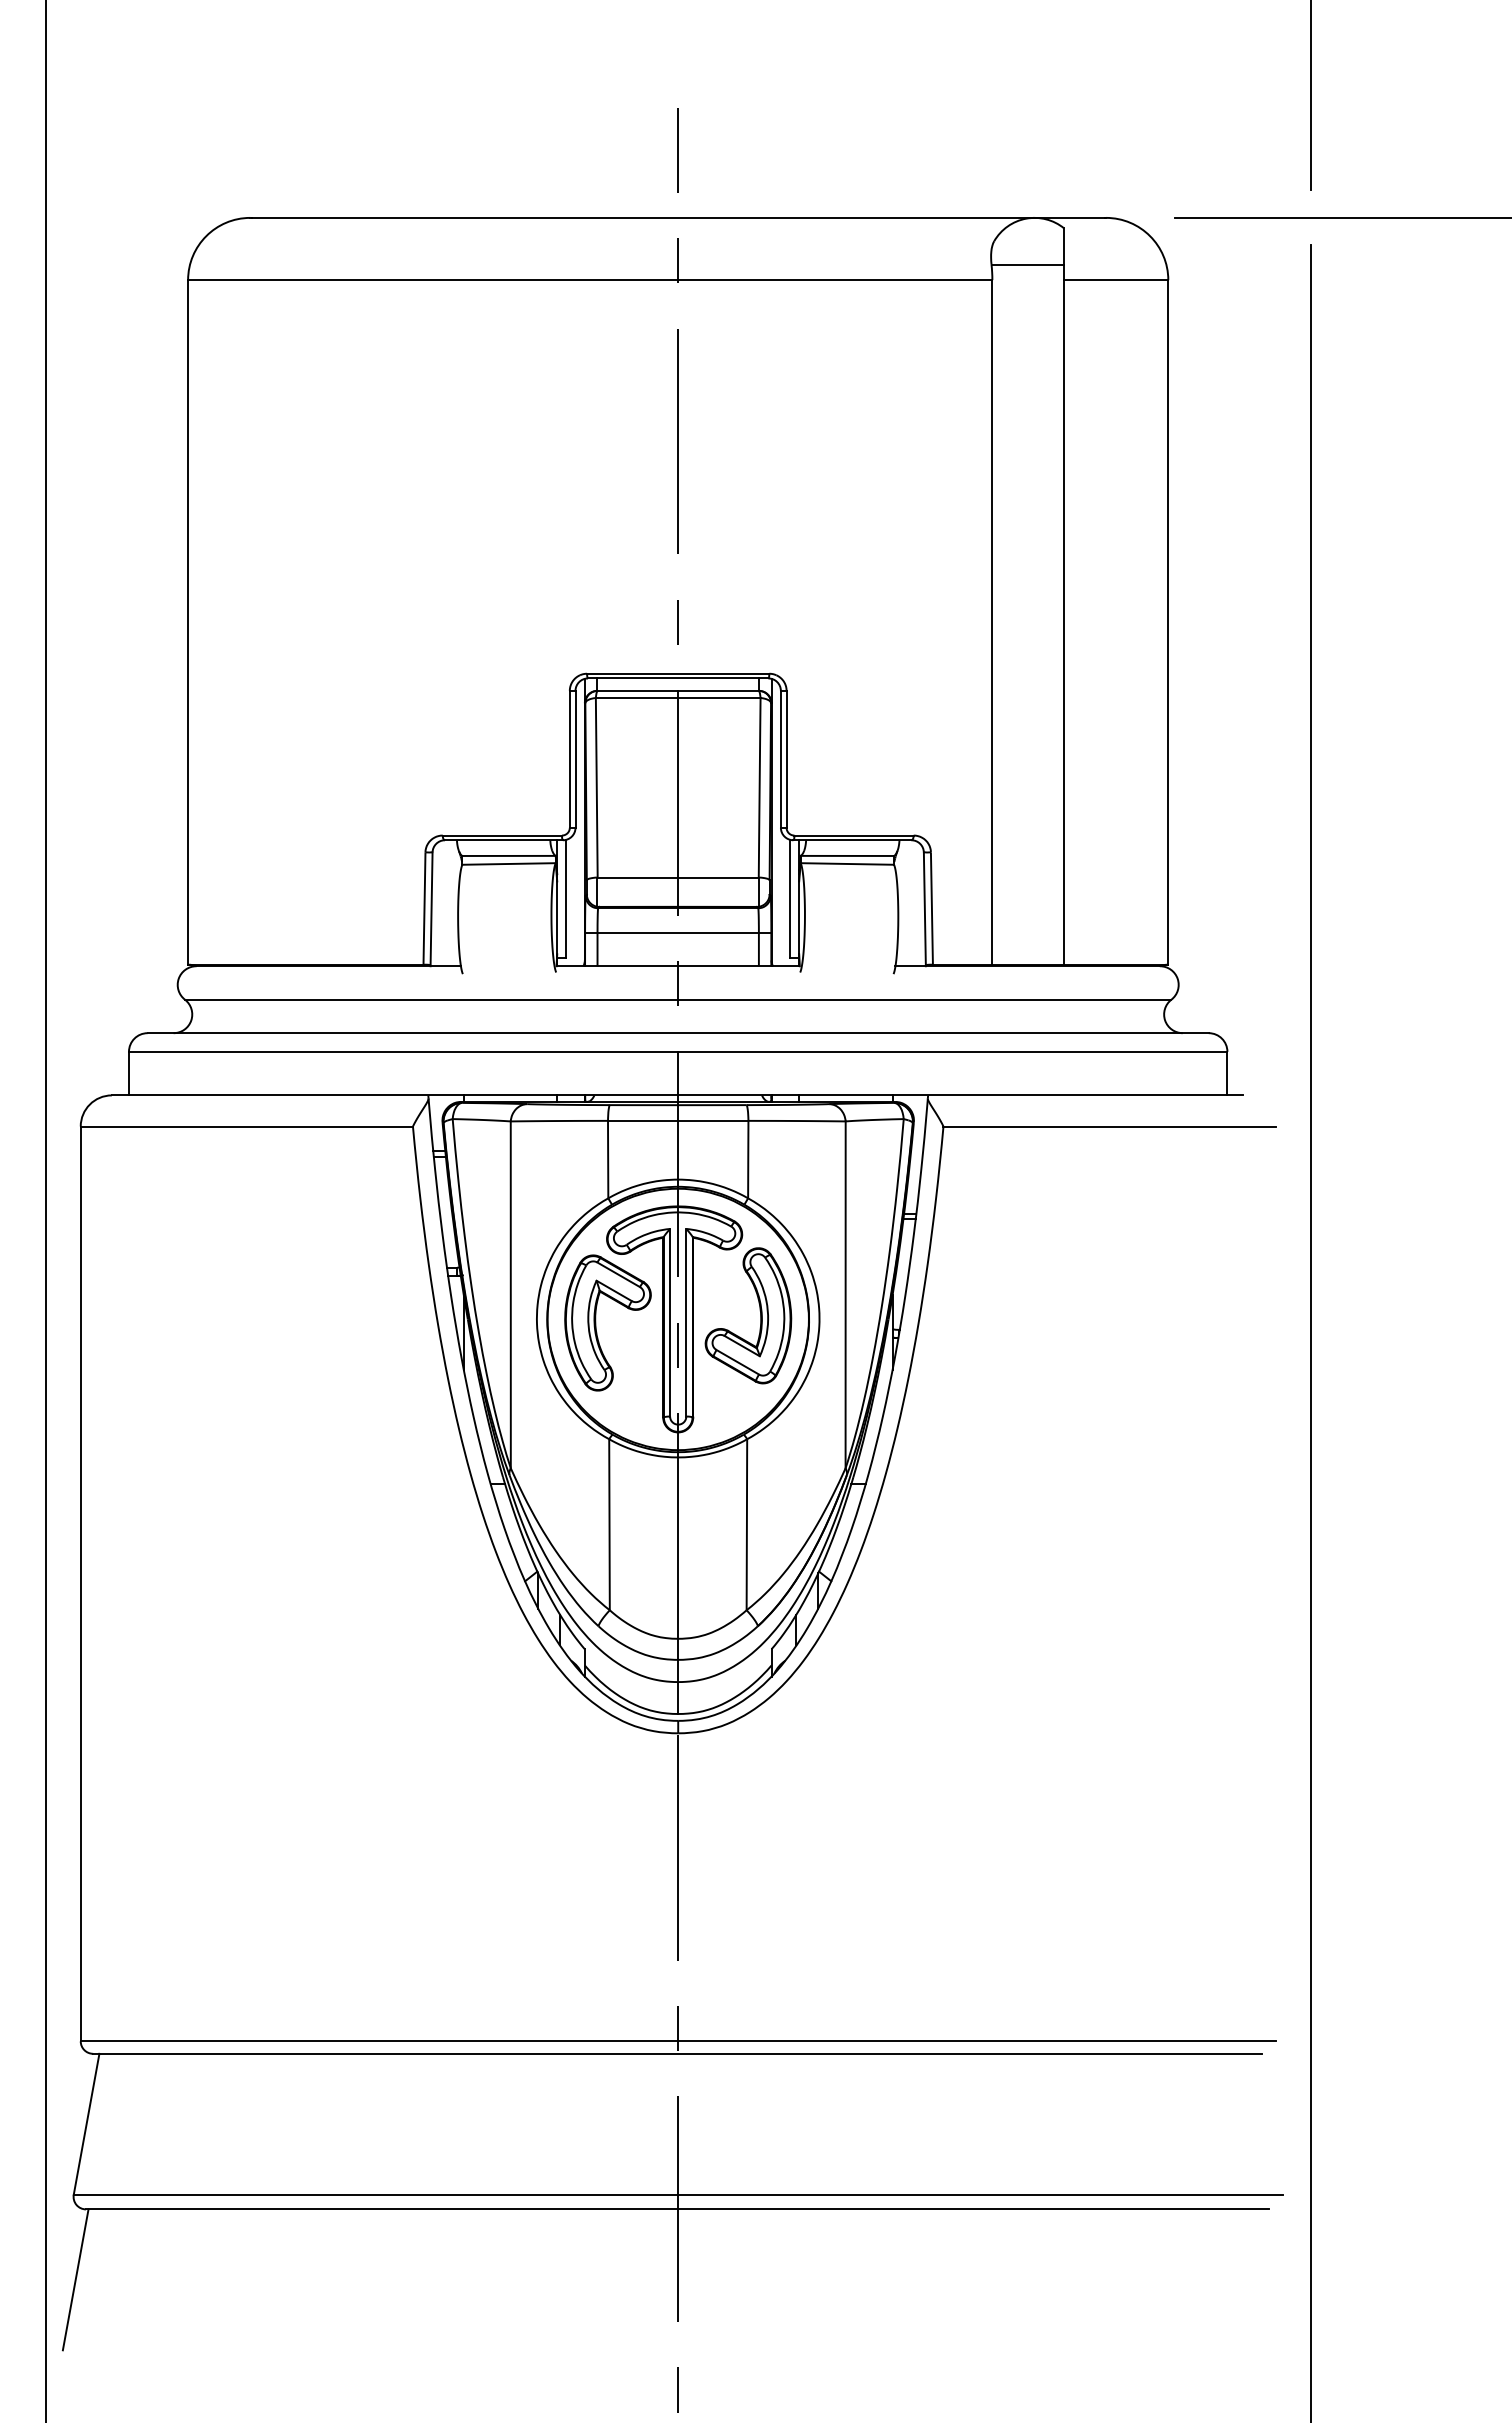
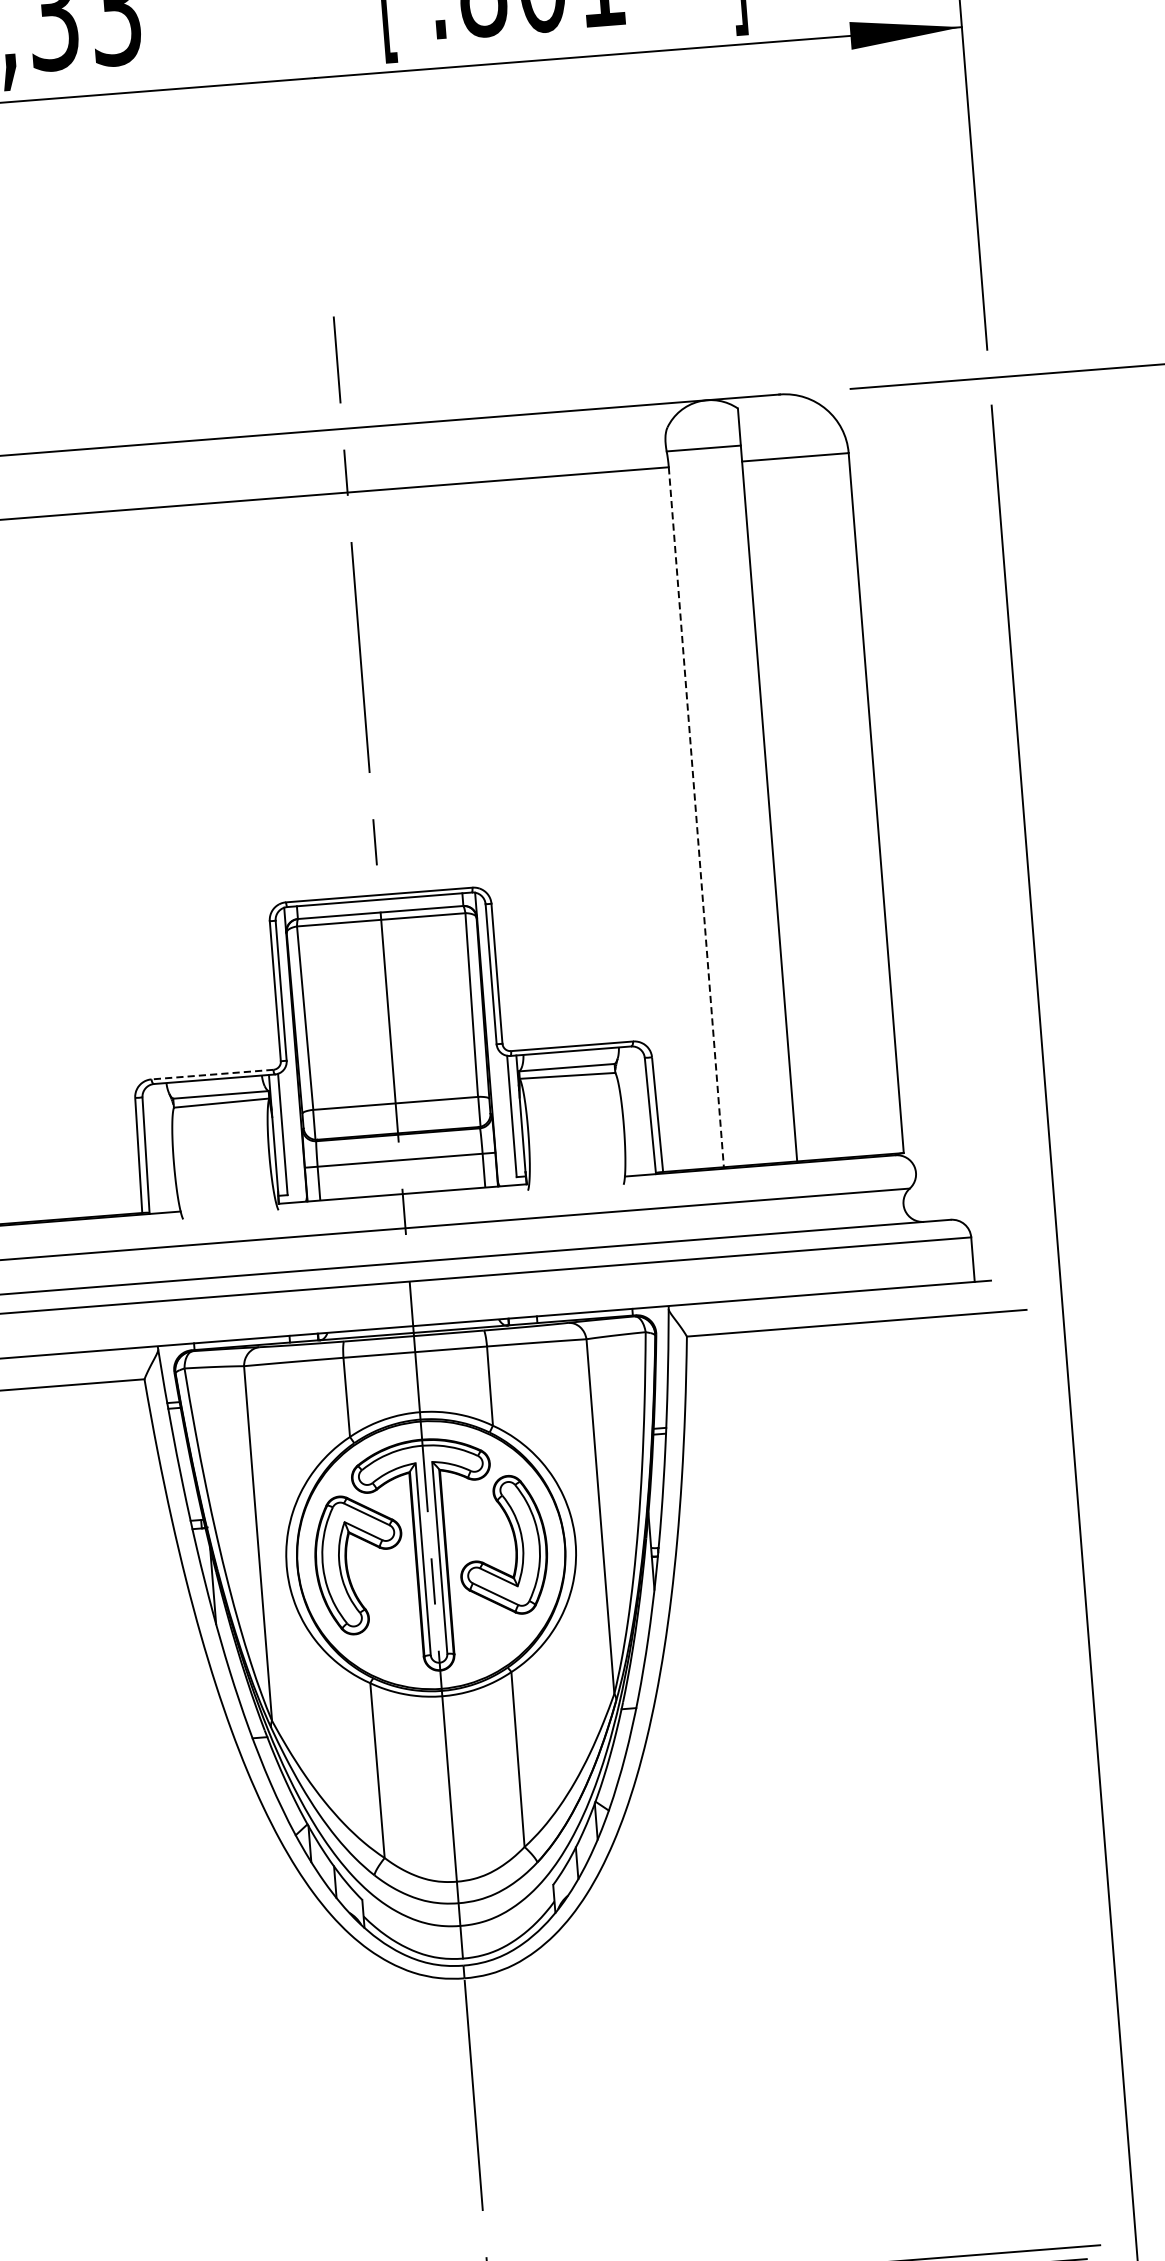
line: (992, 622) -> (696, 817), solid -> dashed
line: (502, 835) -> (212, 1074), solid -> dashed

